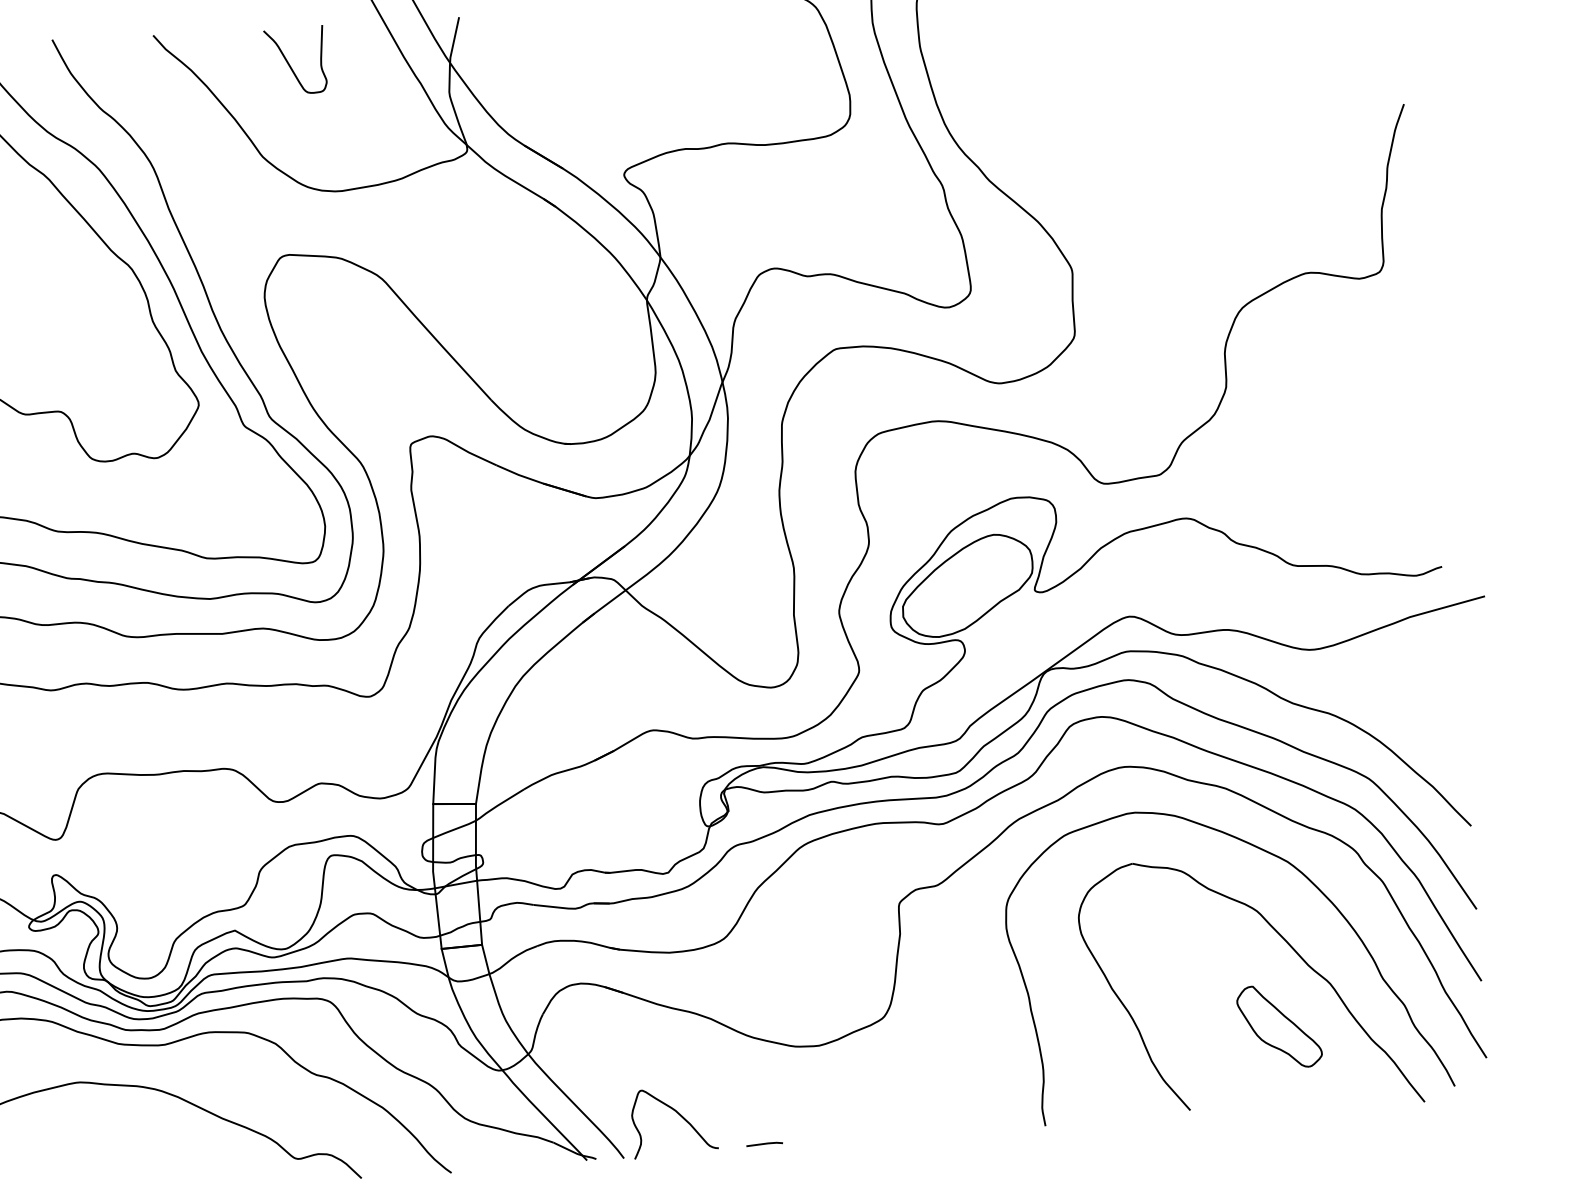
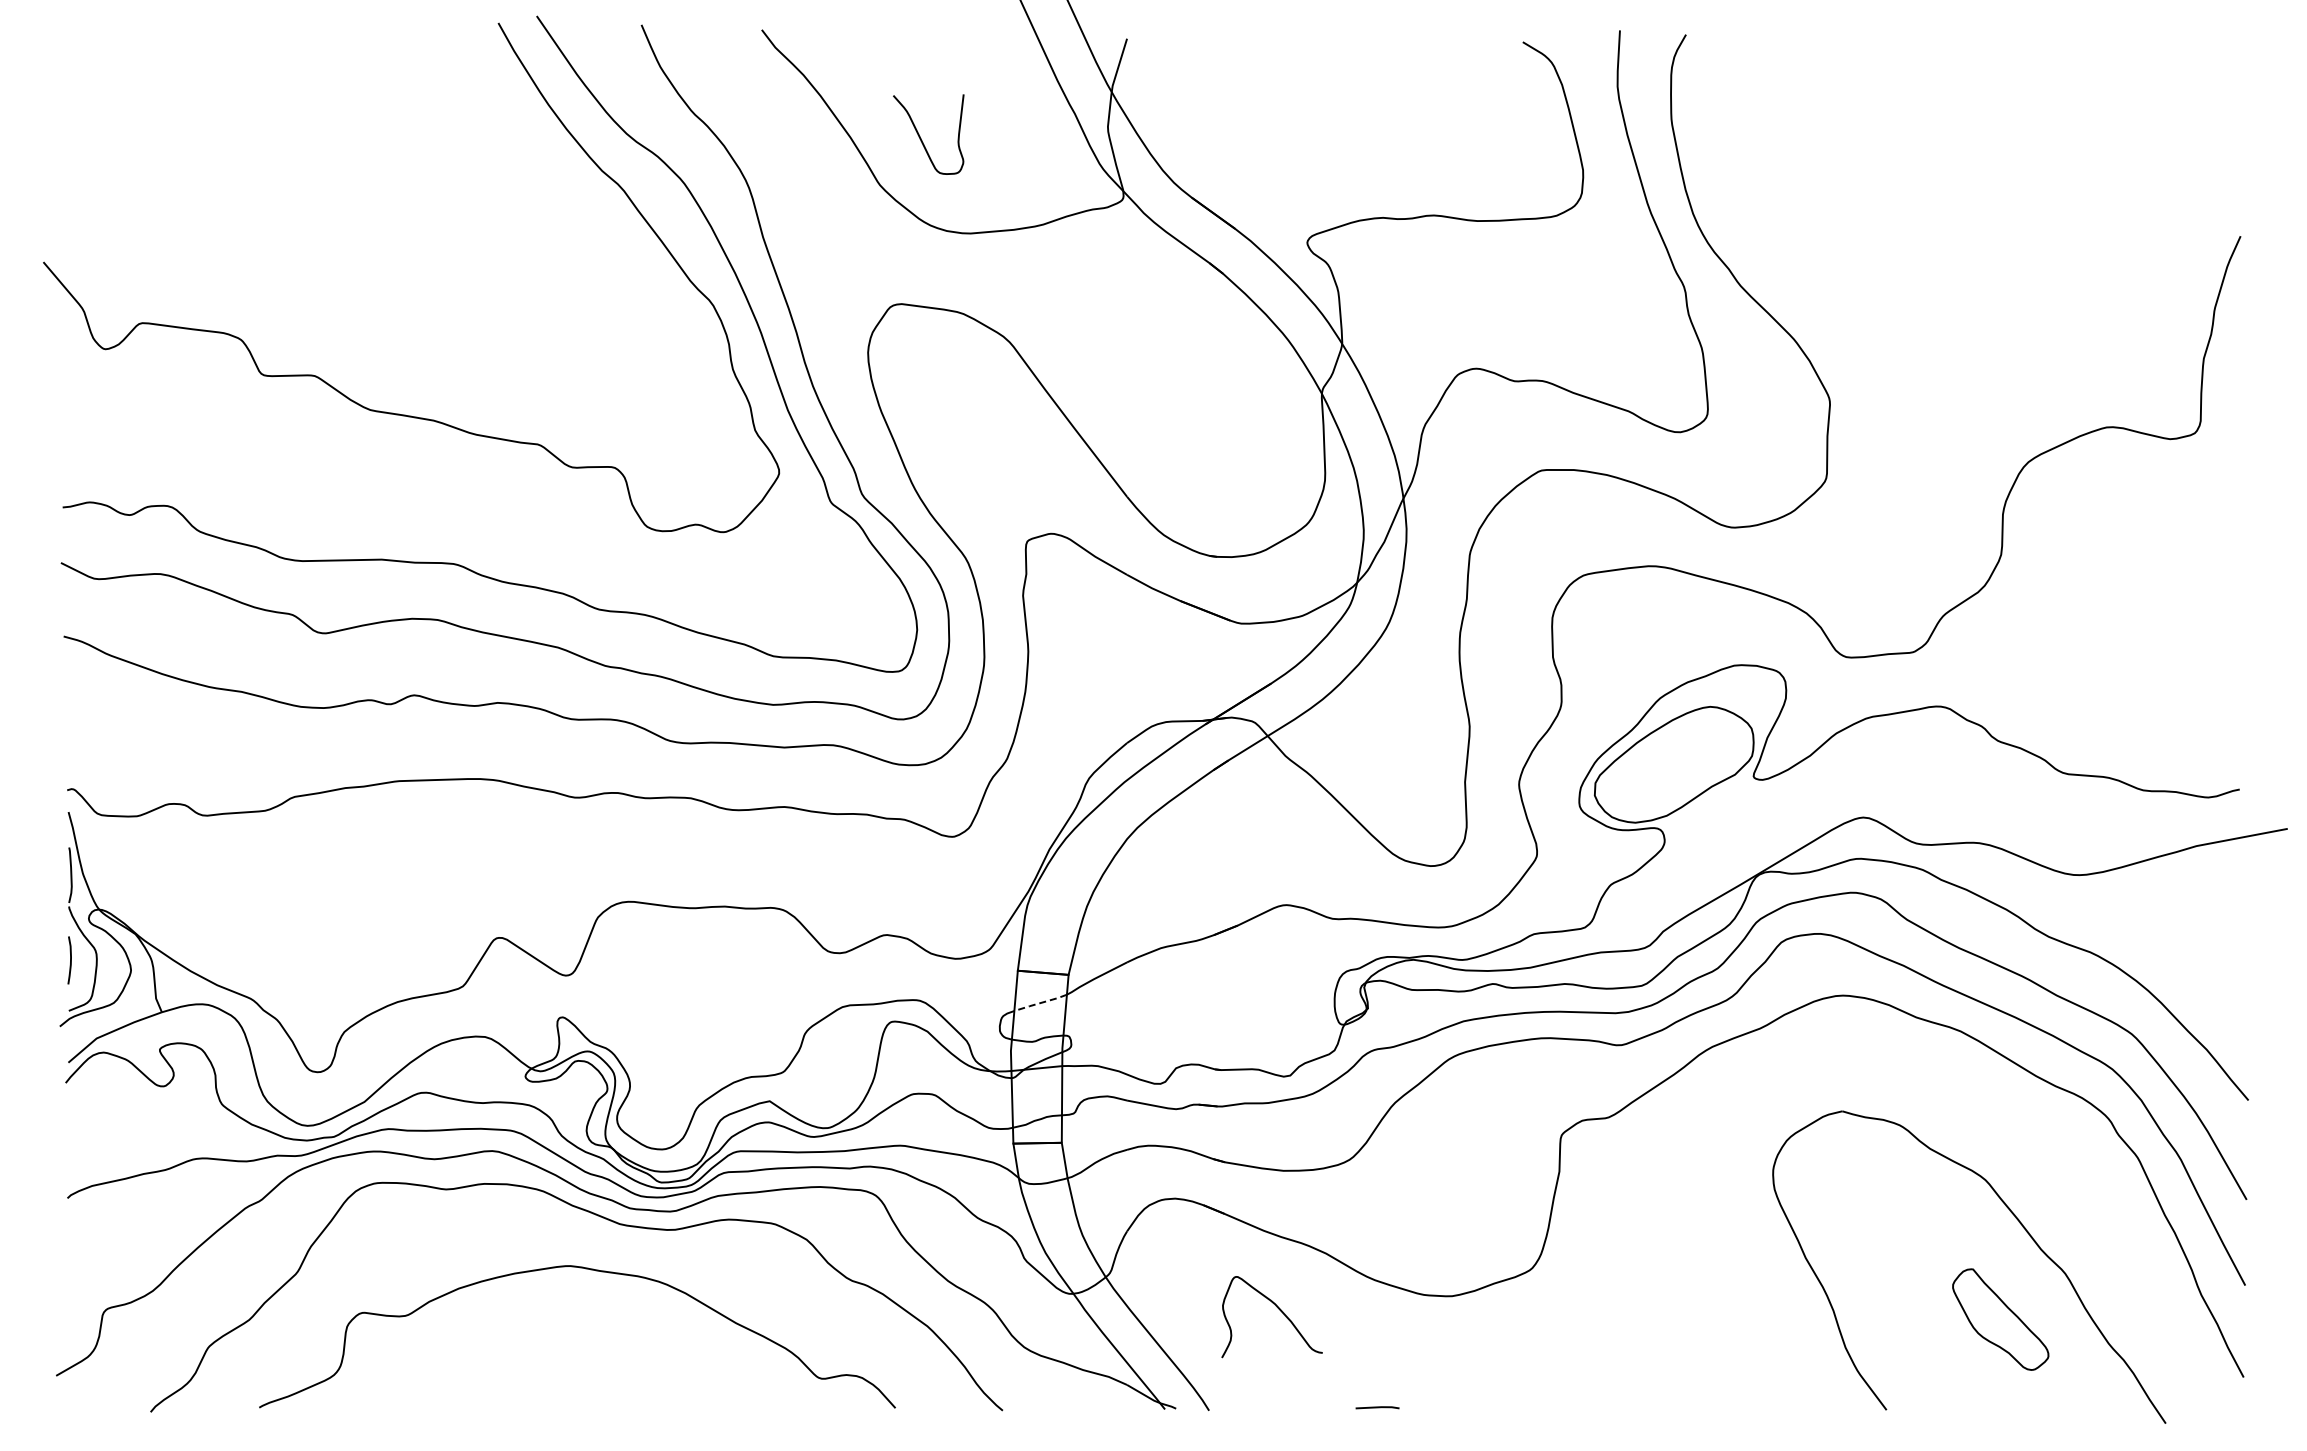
curve: (290, 64) -> (921, 138), moved
line: (454, 829) -> (1040, 1003), solid -> dashed
curve: (1272, 855) -> (2009, 1115), removed
curve: (678, 1114) -> (1278, 1309), moved

